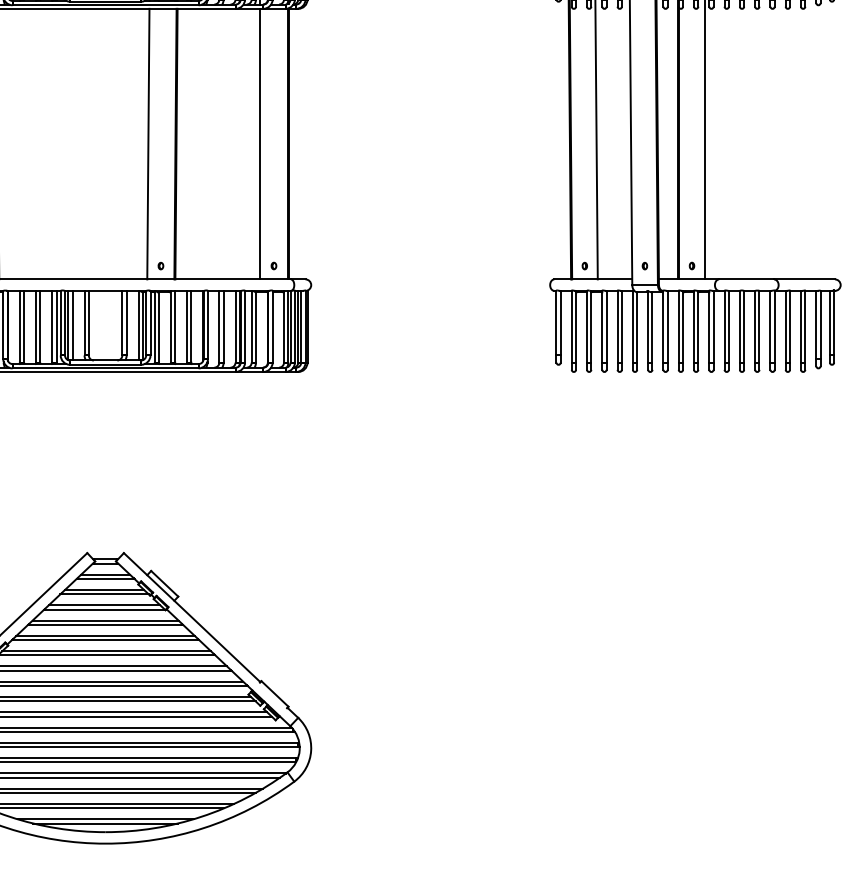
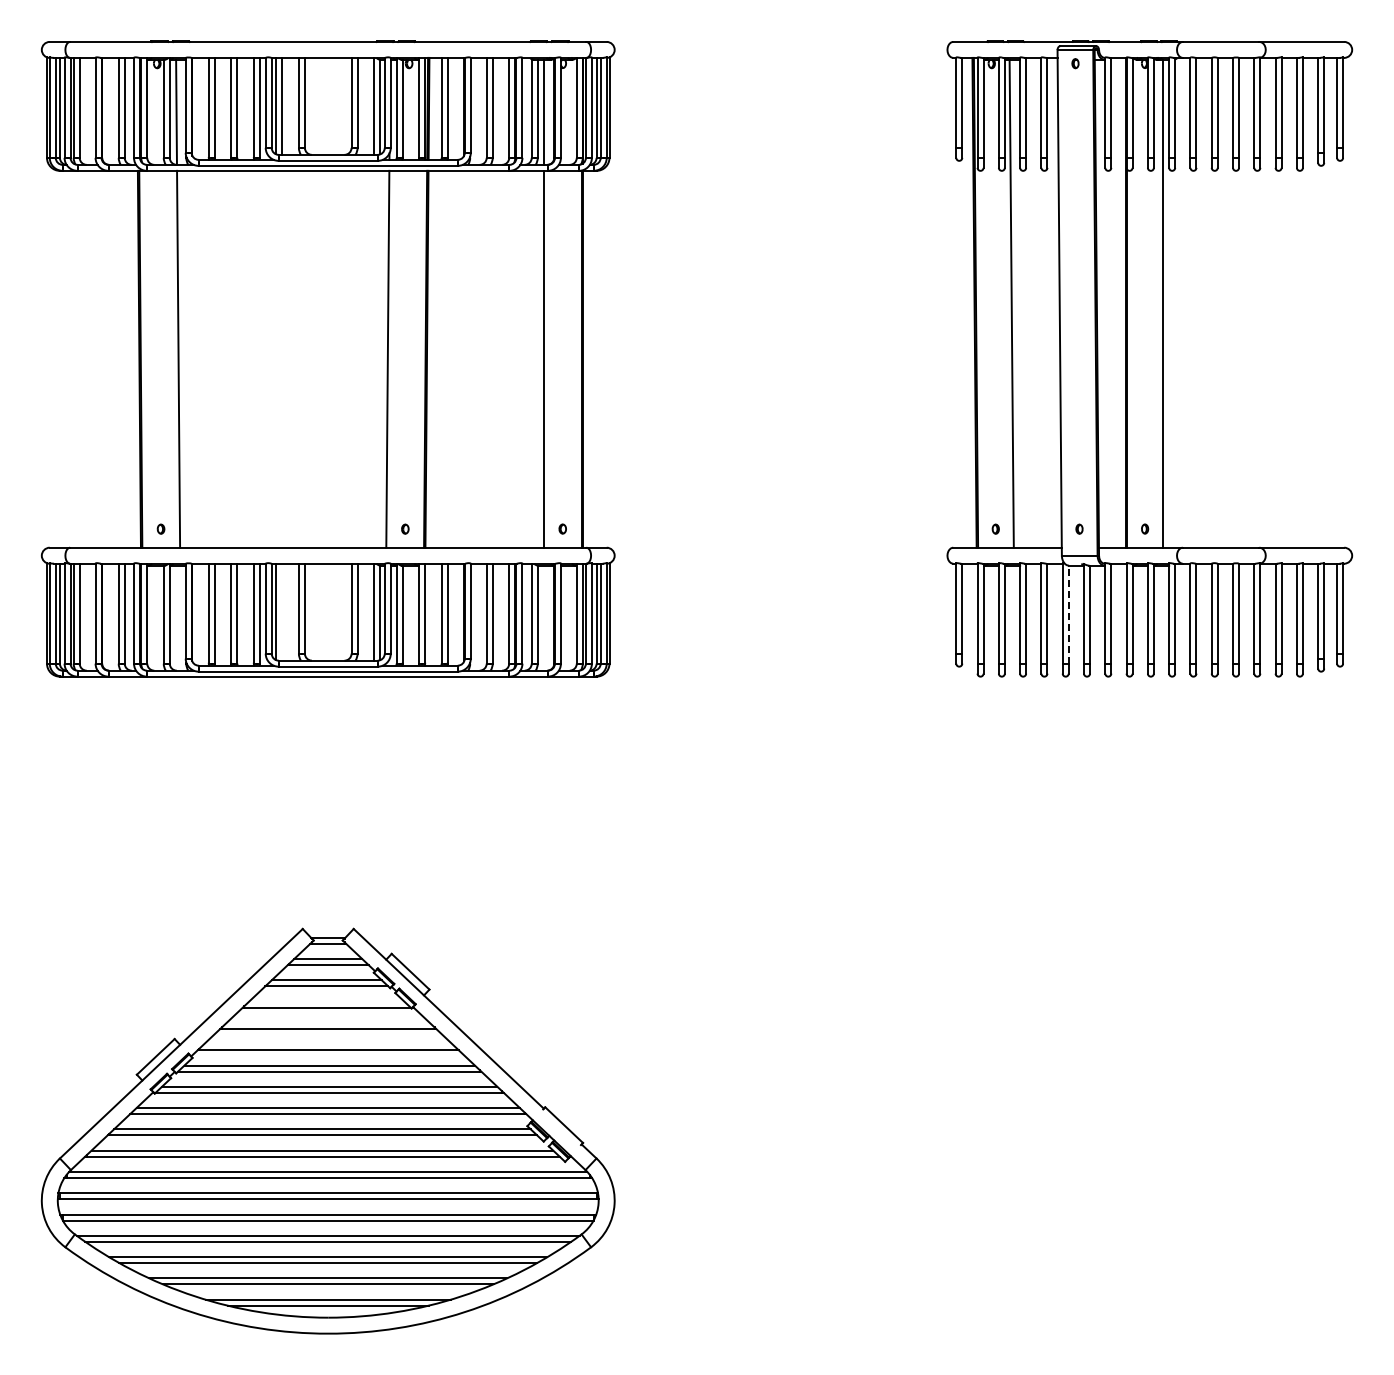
line: (72, 325) -> (282, 611), removed
line: (637, 327) -> (1068, 614), solid -> dashed
line: (104, 605) -> (326, 1001), removed
line: (105, 620) -> (327, 1022), removed
line: (105, 636) -> (328, 1044), removed

